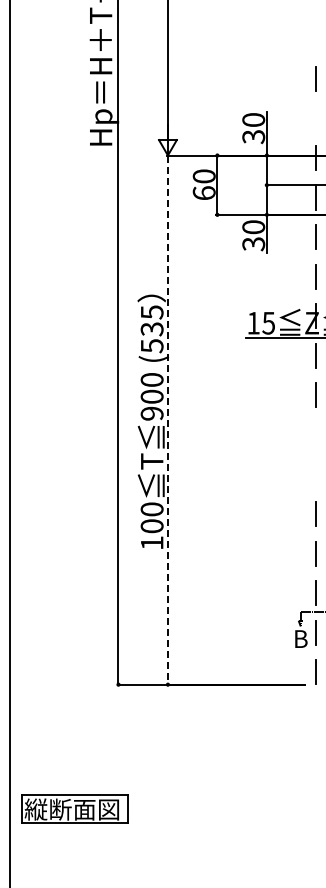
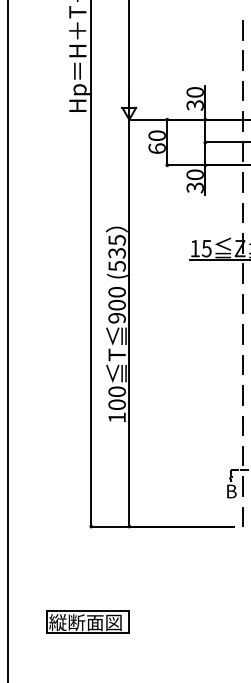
line: (316, 39) -> (243, 30), added
line: (316, 118) -> (243, 91), added
line: (167, 420) -> (128, 323), dashed -> solid
line: (316, 434) -> (243, 334), added
line: (316, 474) -> (243, 364), added
part: (74, 808) -> (87, 621), moved

